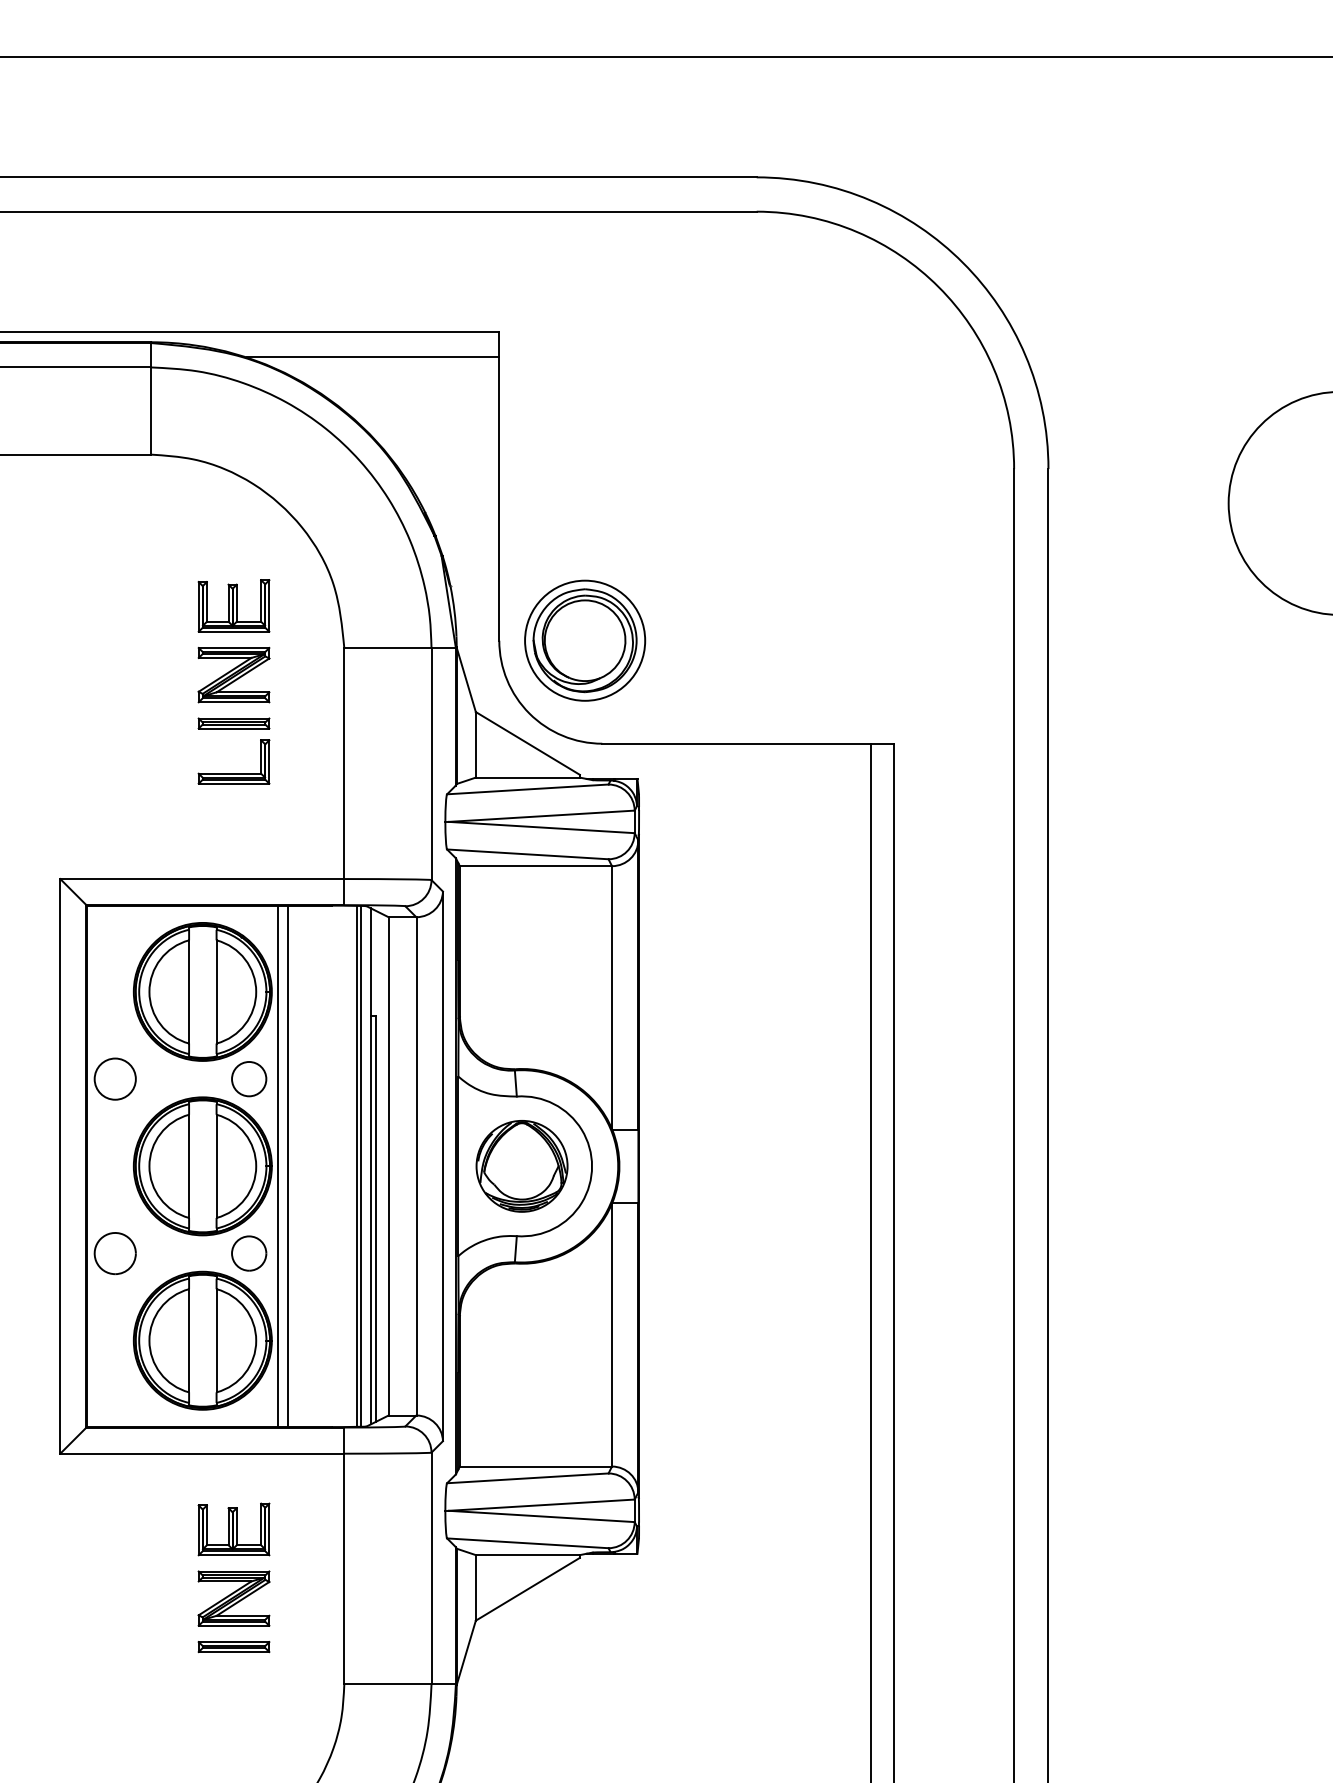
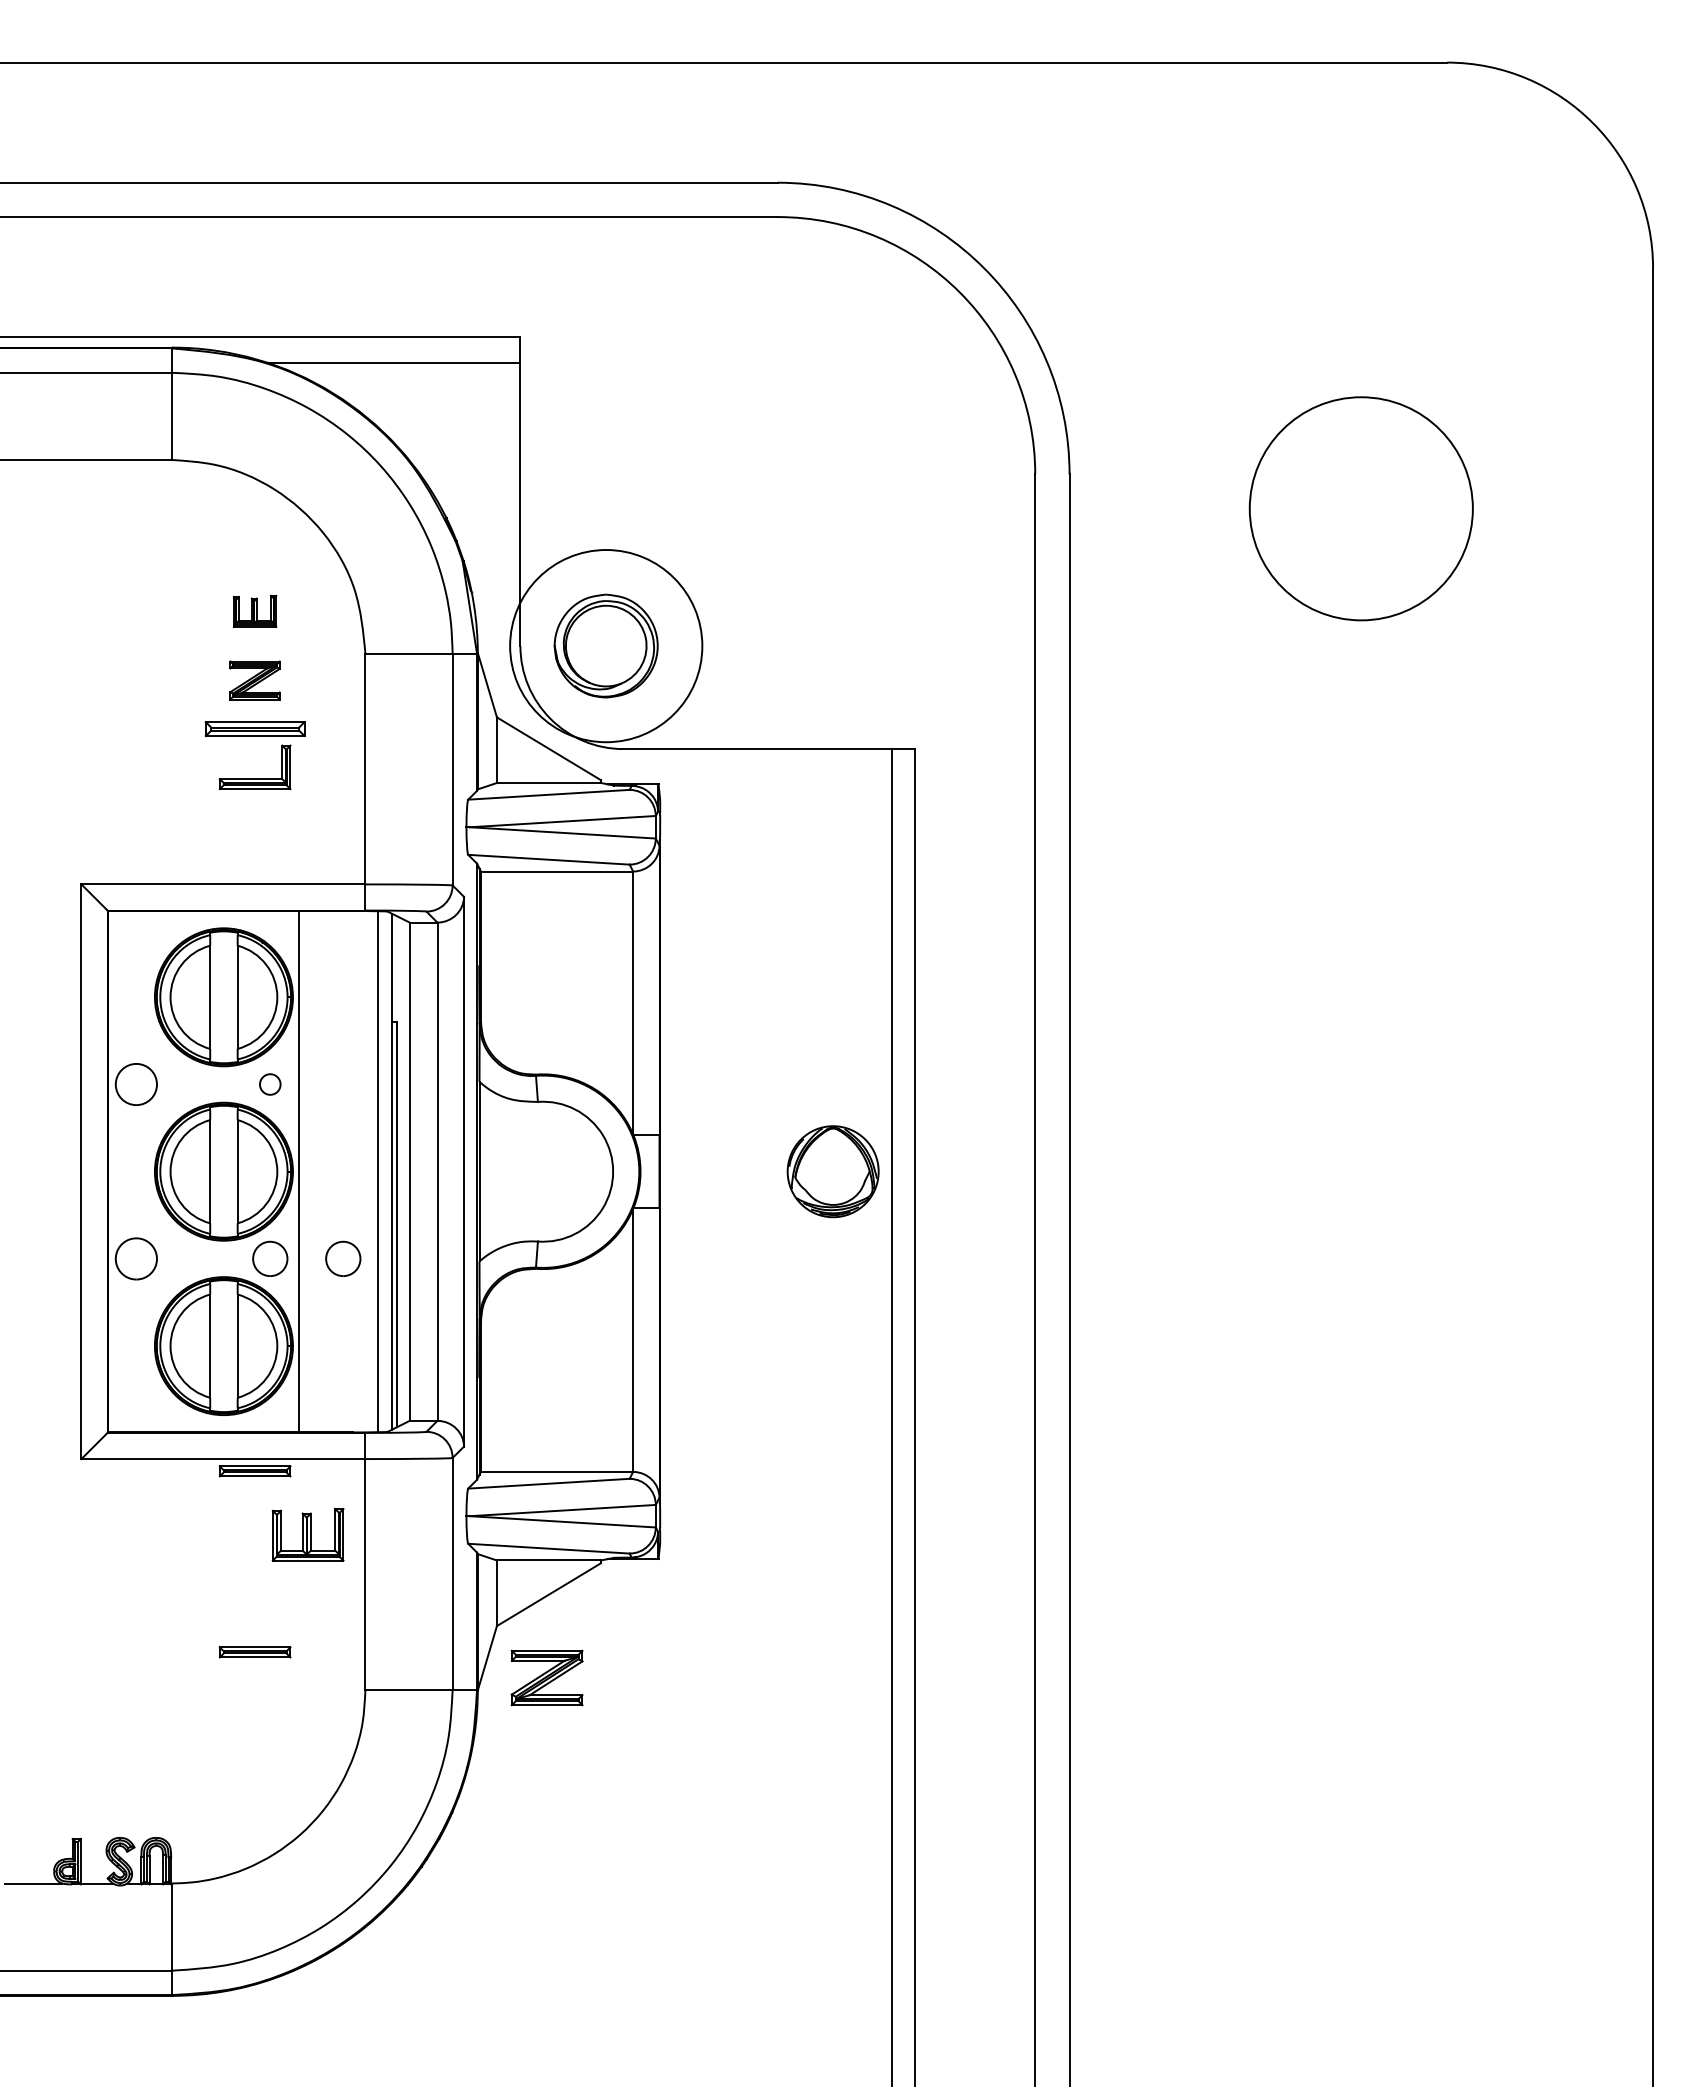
part: (233, 606) -> (254, 611), size x0.6
circle: (585, 641) -> (606, 646), size x1.6
part: (233, 675) -> (254, 680), size x0.7
part: (233, 723) -> (254, 728), size x1.4
circle: (249, 1079) -> (270, 1084), size x0.6
line: (287, 1166) -> (308, 1171), removed
line: (360, 1166) -> (381, 1171), removed
part: (521, 1166) -> (832, 1171), moved
part: (322, 1253) -> (343, 1258), added
part: (233, 1466) -> (254, 1471), added
part: (233, 1529) -> (307, 1534), moved
part: (233, 1598) -> (546, 1677), moved

